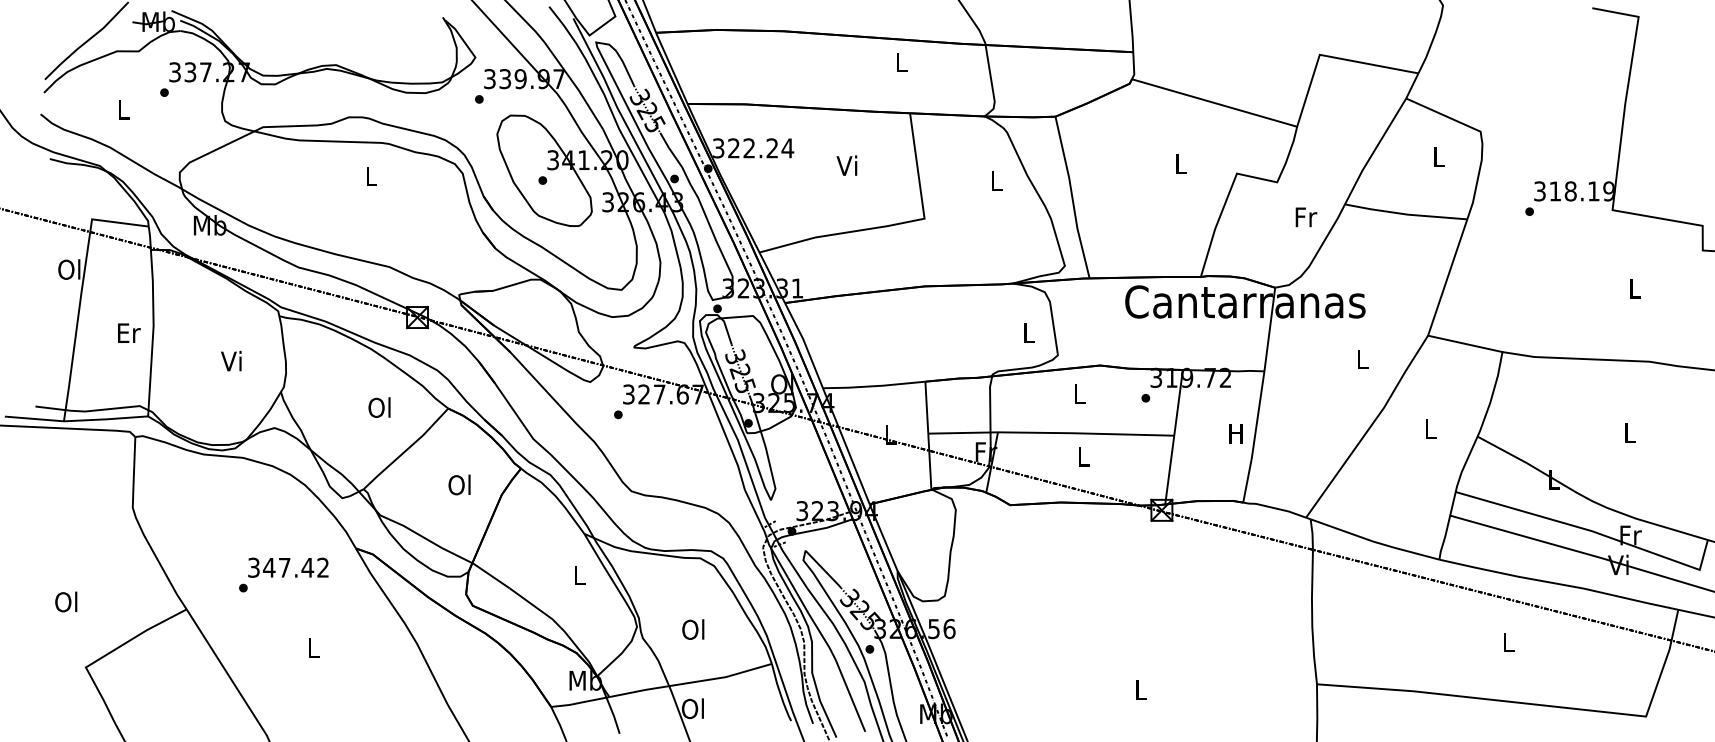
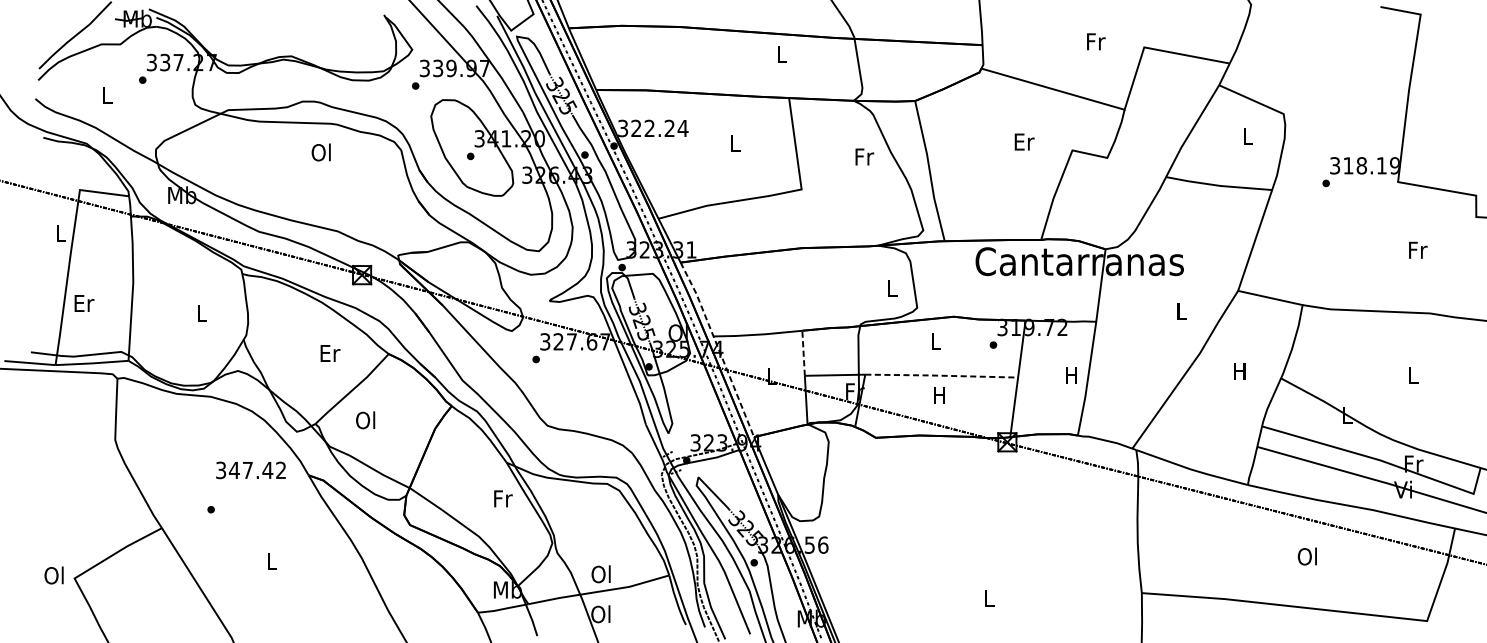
text: (1181, 163) -> (1024, 141), L -> Er
text: (846, 165) -> (733, 143), Vi -> L
text: (370, 175) -> (321, 152), L -> Ol
text: (997, 180) -> (864, 156), L -> Fr
text: (1306, 217) -> (1096, 41), moved
text: (69, 269) -> (60, 233), Ol -> L
text: (1635, 288) -> (1417, 249), L -> Fr
text: (129, 332) -> (84, 302), moved
text: (231, 360) -> (200, 312), Vi -> L
line: (828, 402) -> (718, 348), solid -> dashed
text: (380, 407) -> (329, 353), Ol -> Er
line: (926, 407) -> (803, 353), solid -> dashed
text: (1429, 428) -> (1239, 371), L -> H
line: (1085, 433) -> (941, 375), solid -> dashed
text: (1083, 456) -> (939, 395), L -> H
text: (459, 484) -> (365, 419), moved
text: (288, 567) -> (251, 470), moved
text: (580, 575) -> (503, 498), L -> Fr
text: (66, 601) -> (54, 575), moved
text: (693, 629) -> (601, 574), moved
text: (1507, 641) -> (1306, 555), L -> Ol

